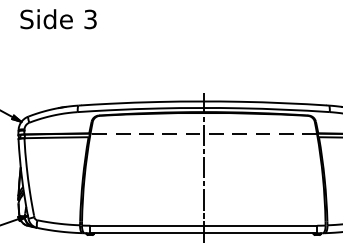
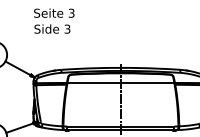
line: (202, 134) -> (120, 83), dashed -> solid

